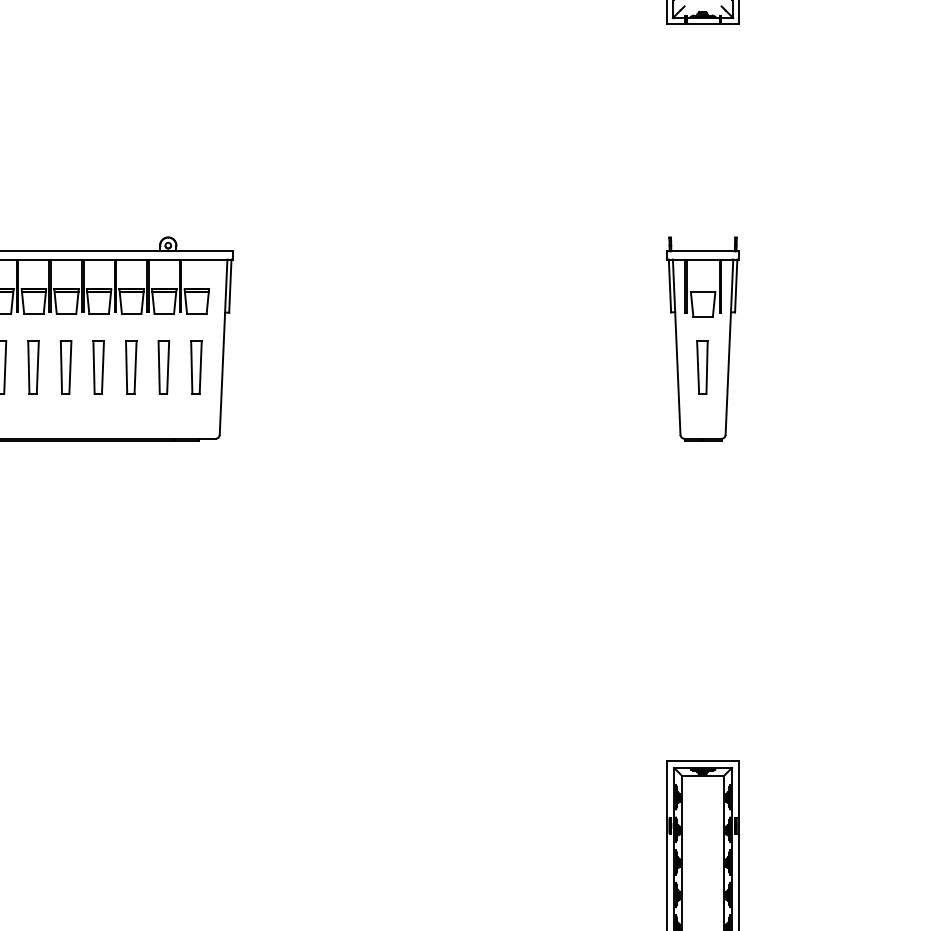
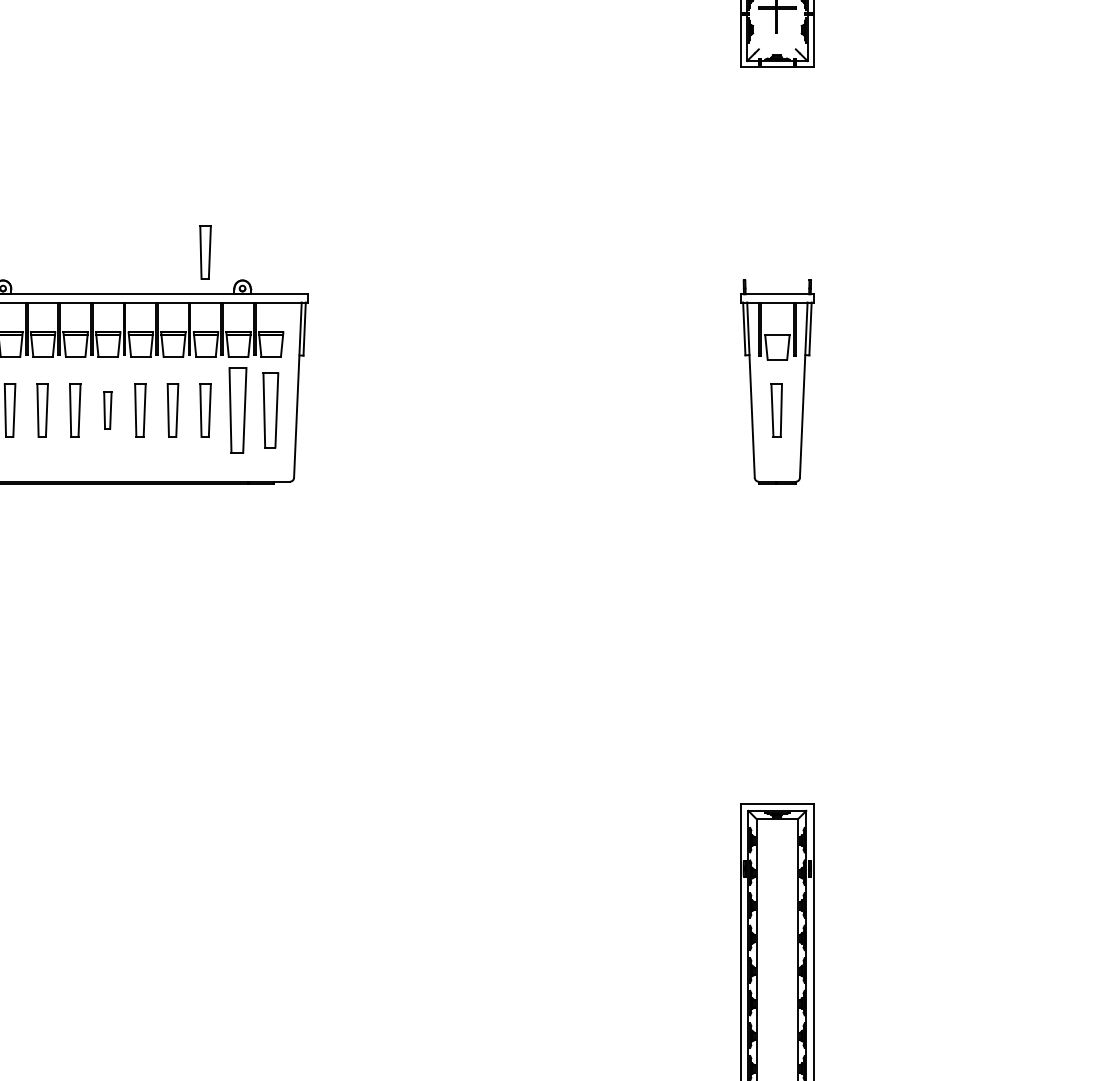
part: (131, 209) -> (205, 252), added
part: (33, 367) -> (107, 410), size x0.7
part: (164, 367) -> (238, 410), size x1.6
part: (196, 367) -> (270, 410), size x1.4

